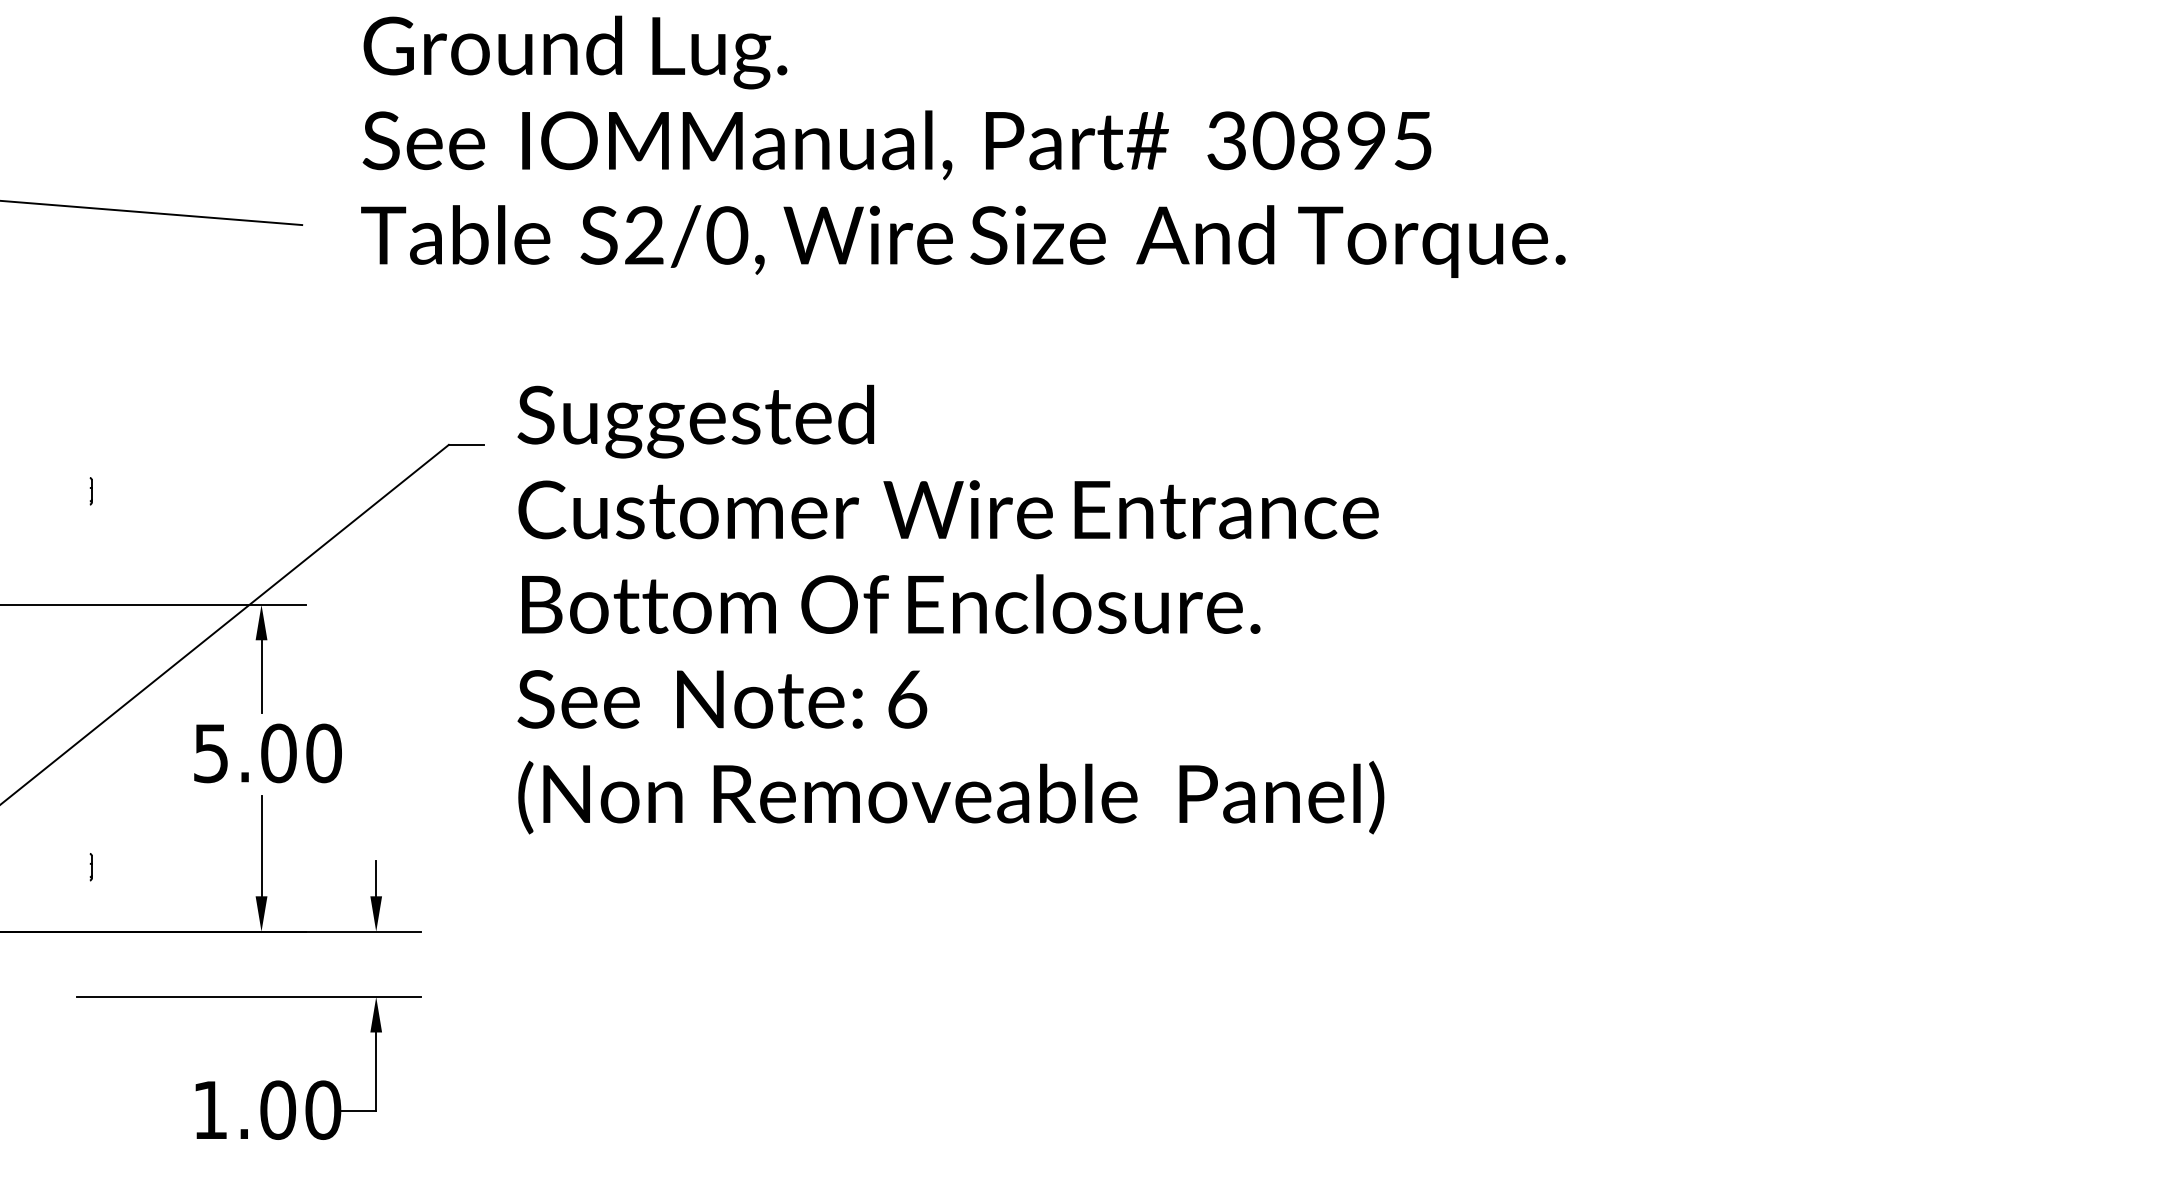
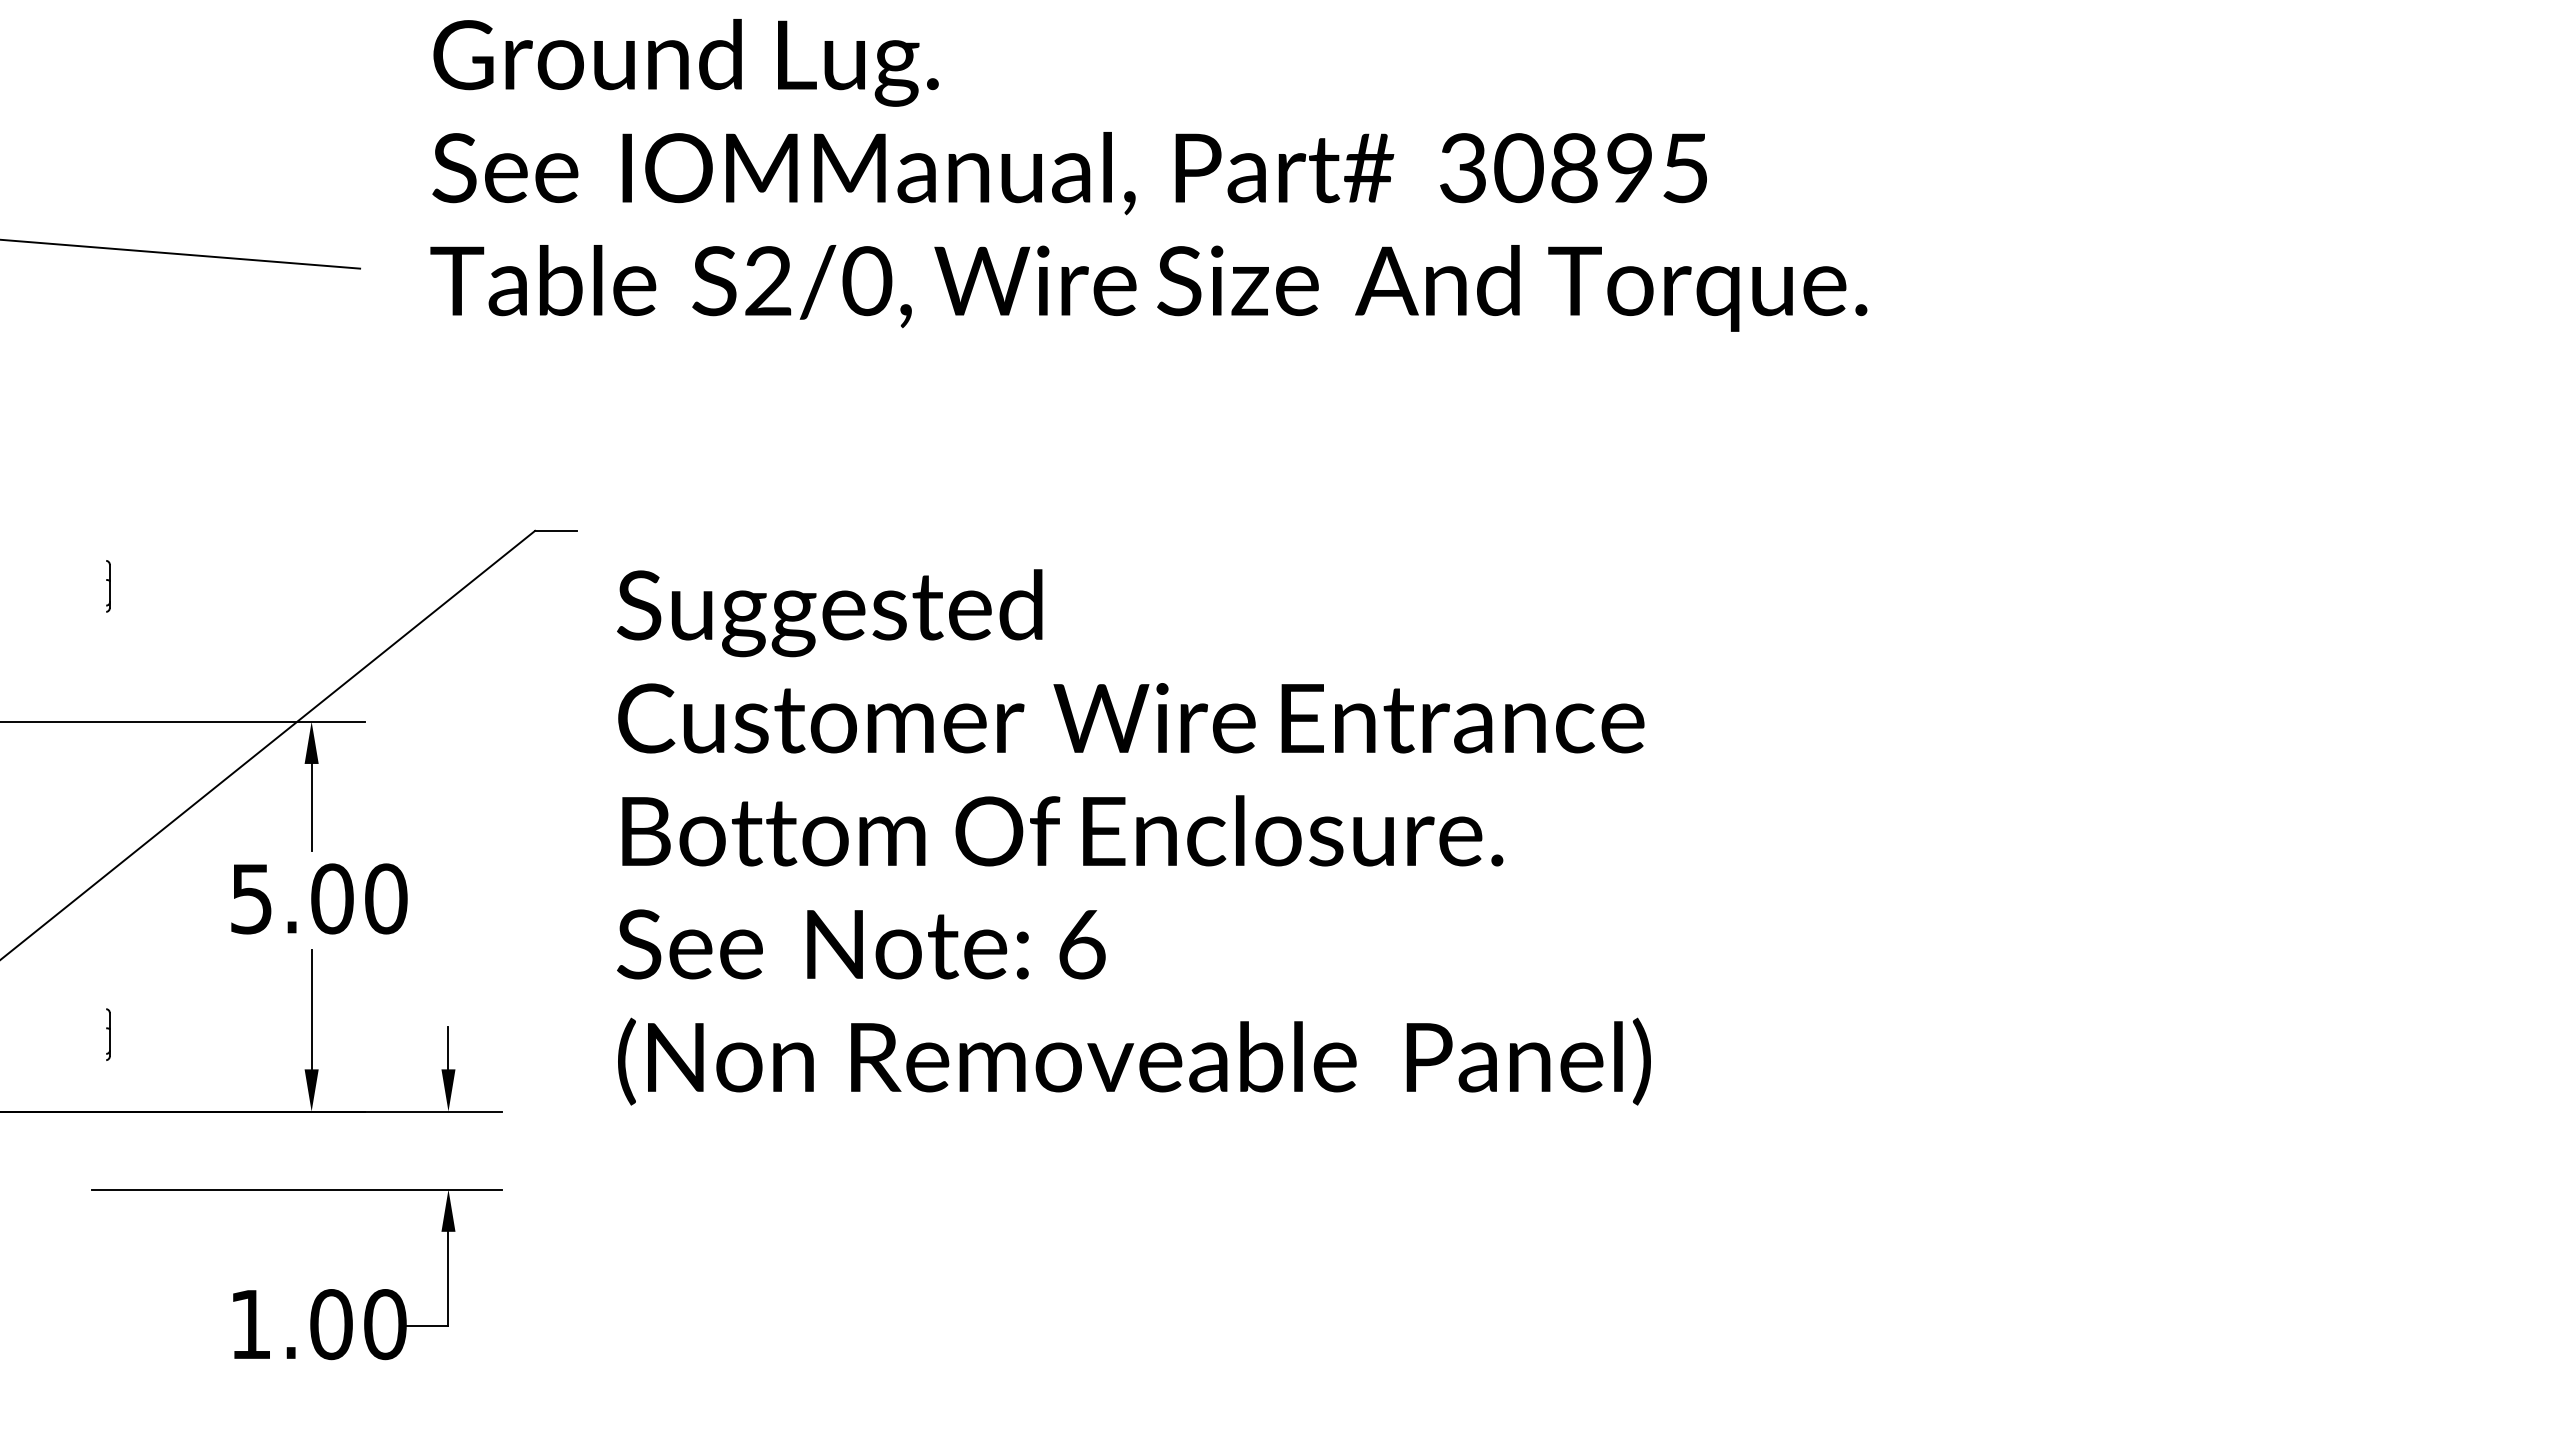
part: (90, 490) -> (107, 585), size x1.6
text: (950, 609) -> (1133, 837), moved
part: (90, 867) -> (107, 1034), size x1.6

